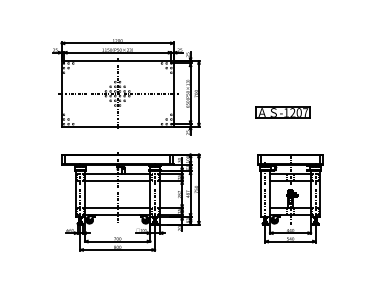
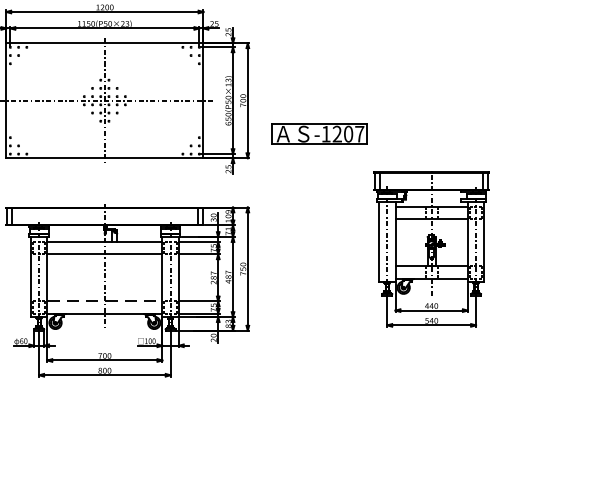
part: (282, 112) -> (319, 133), moved
part: (290, 198) -> (431, 249), moved
line: (117, 207) -> (104, 300), solid -> dashed

